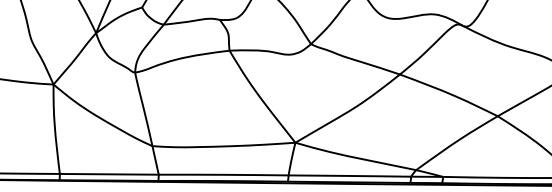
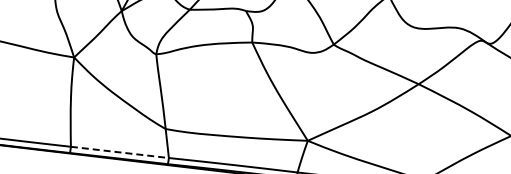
line: (109, 174) -> (120, 152), solid -> dashed

